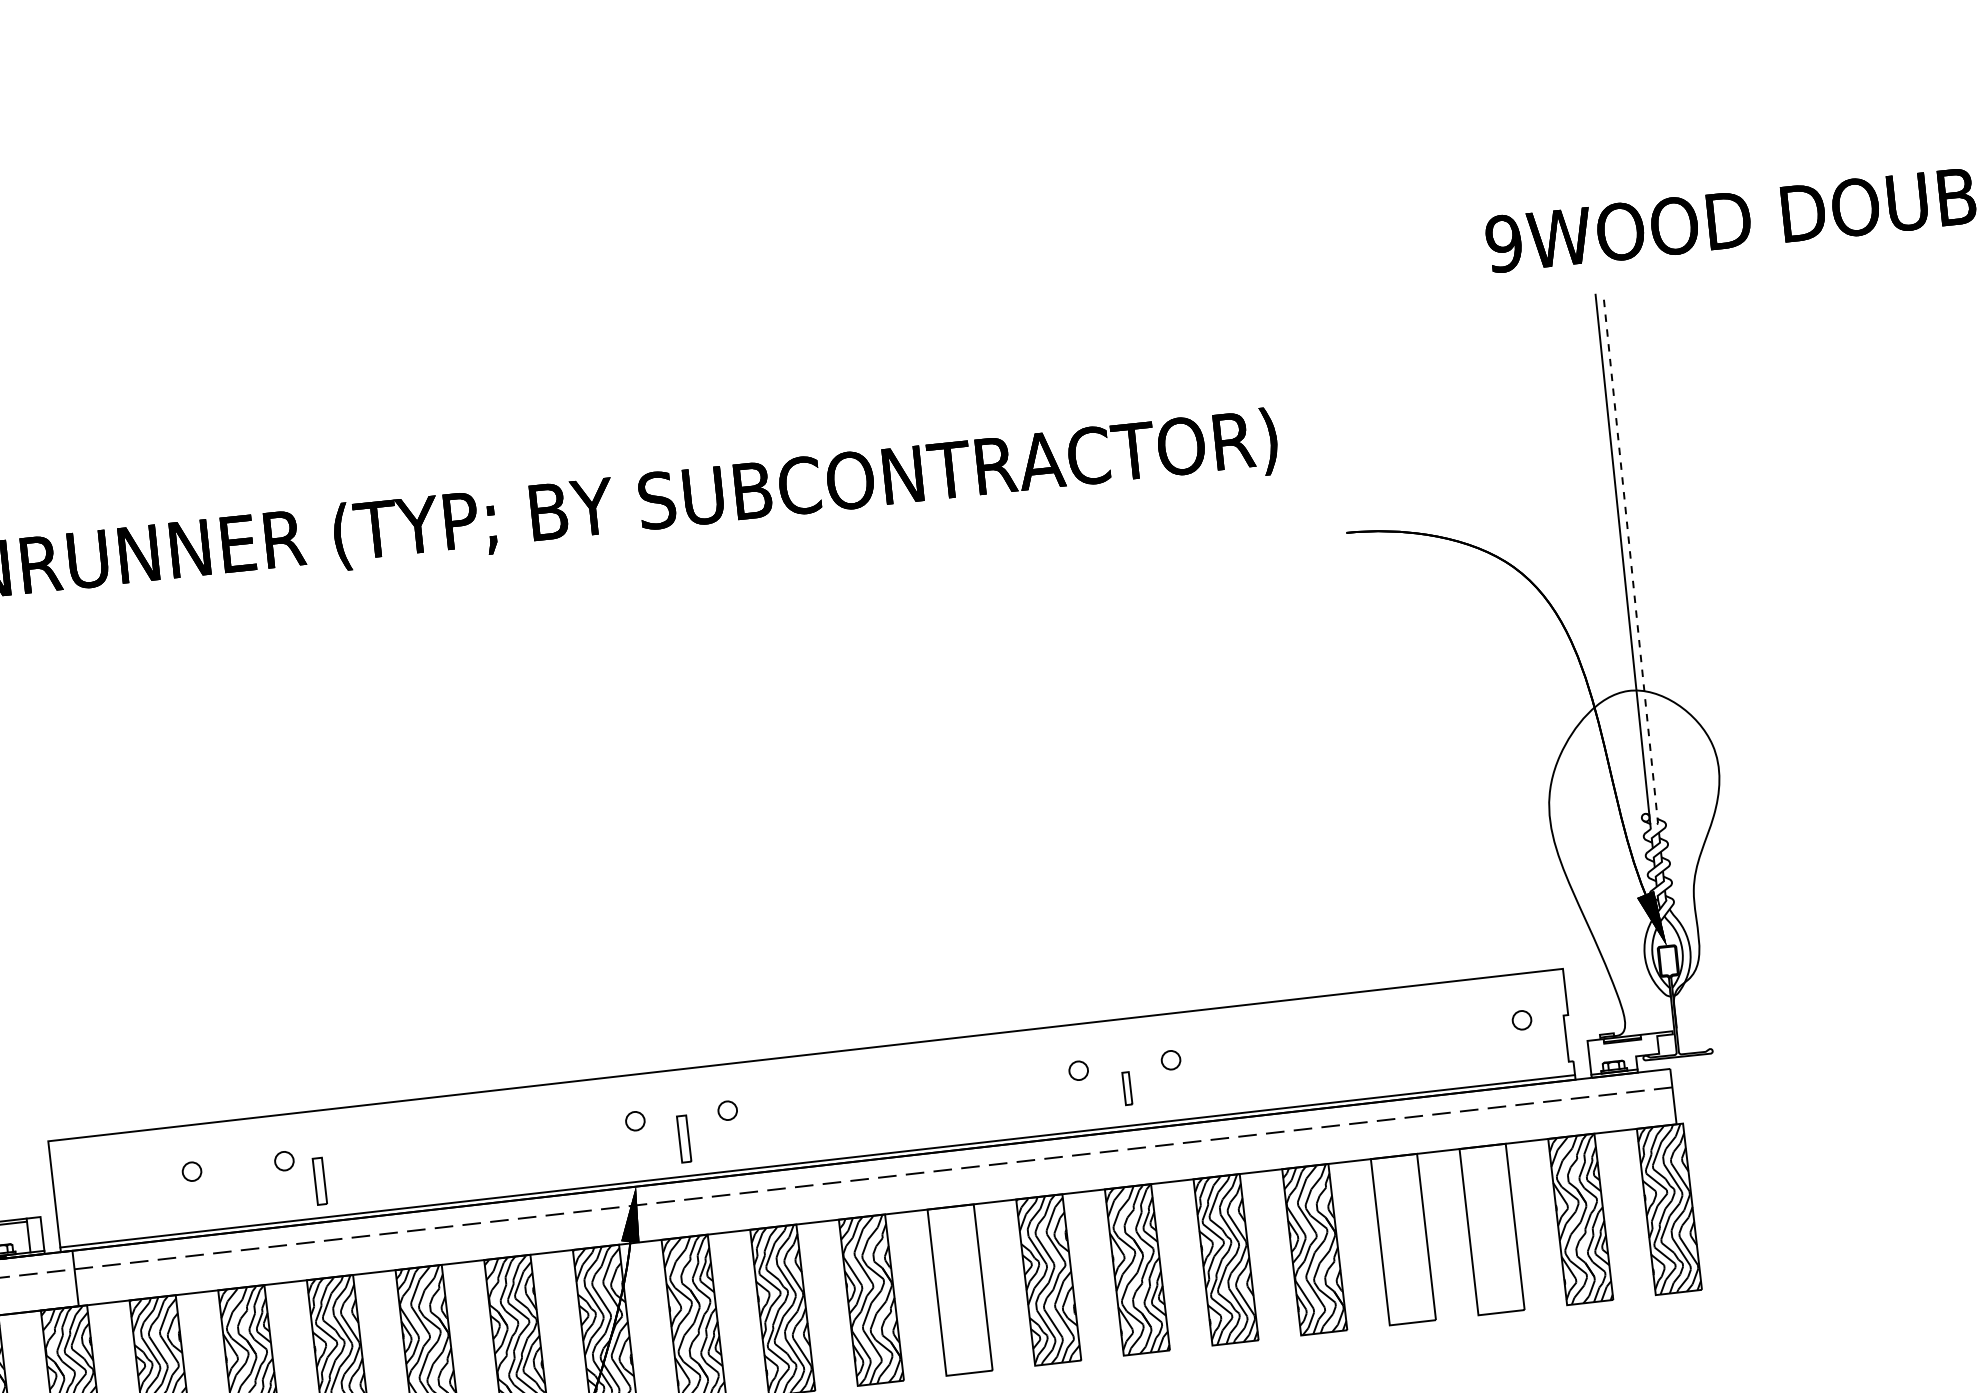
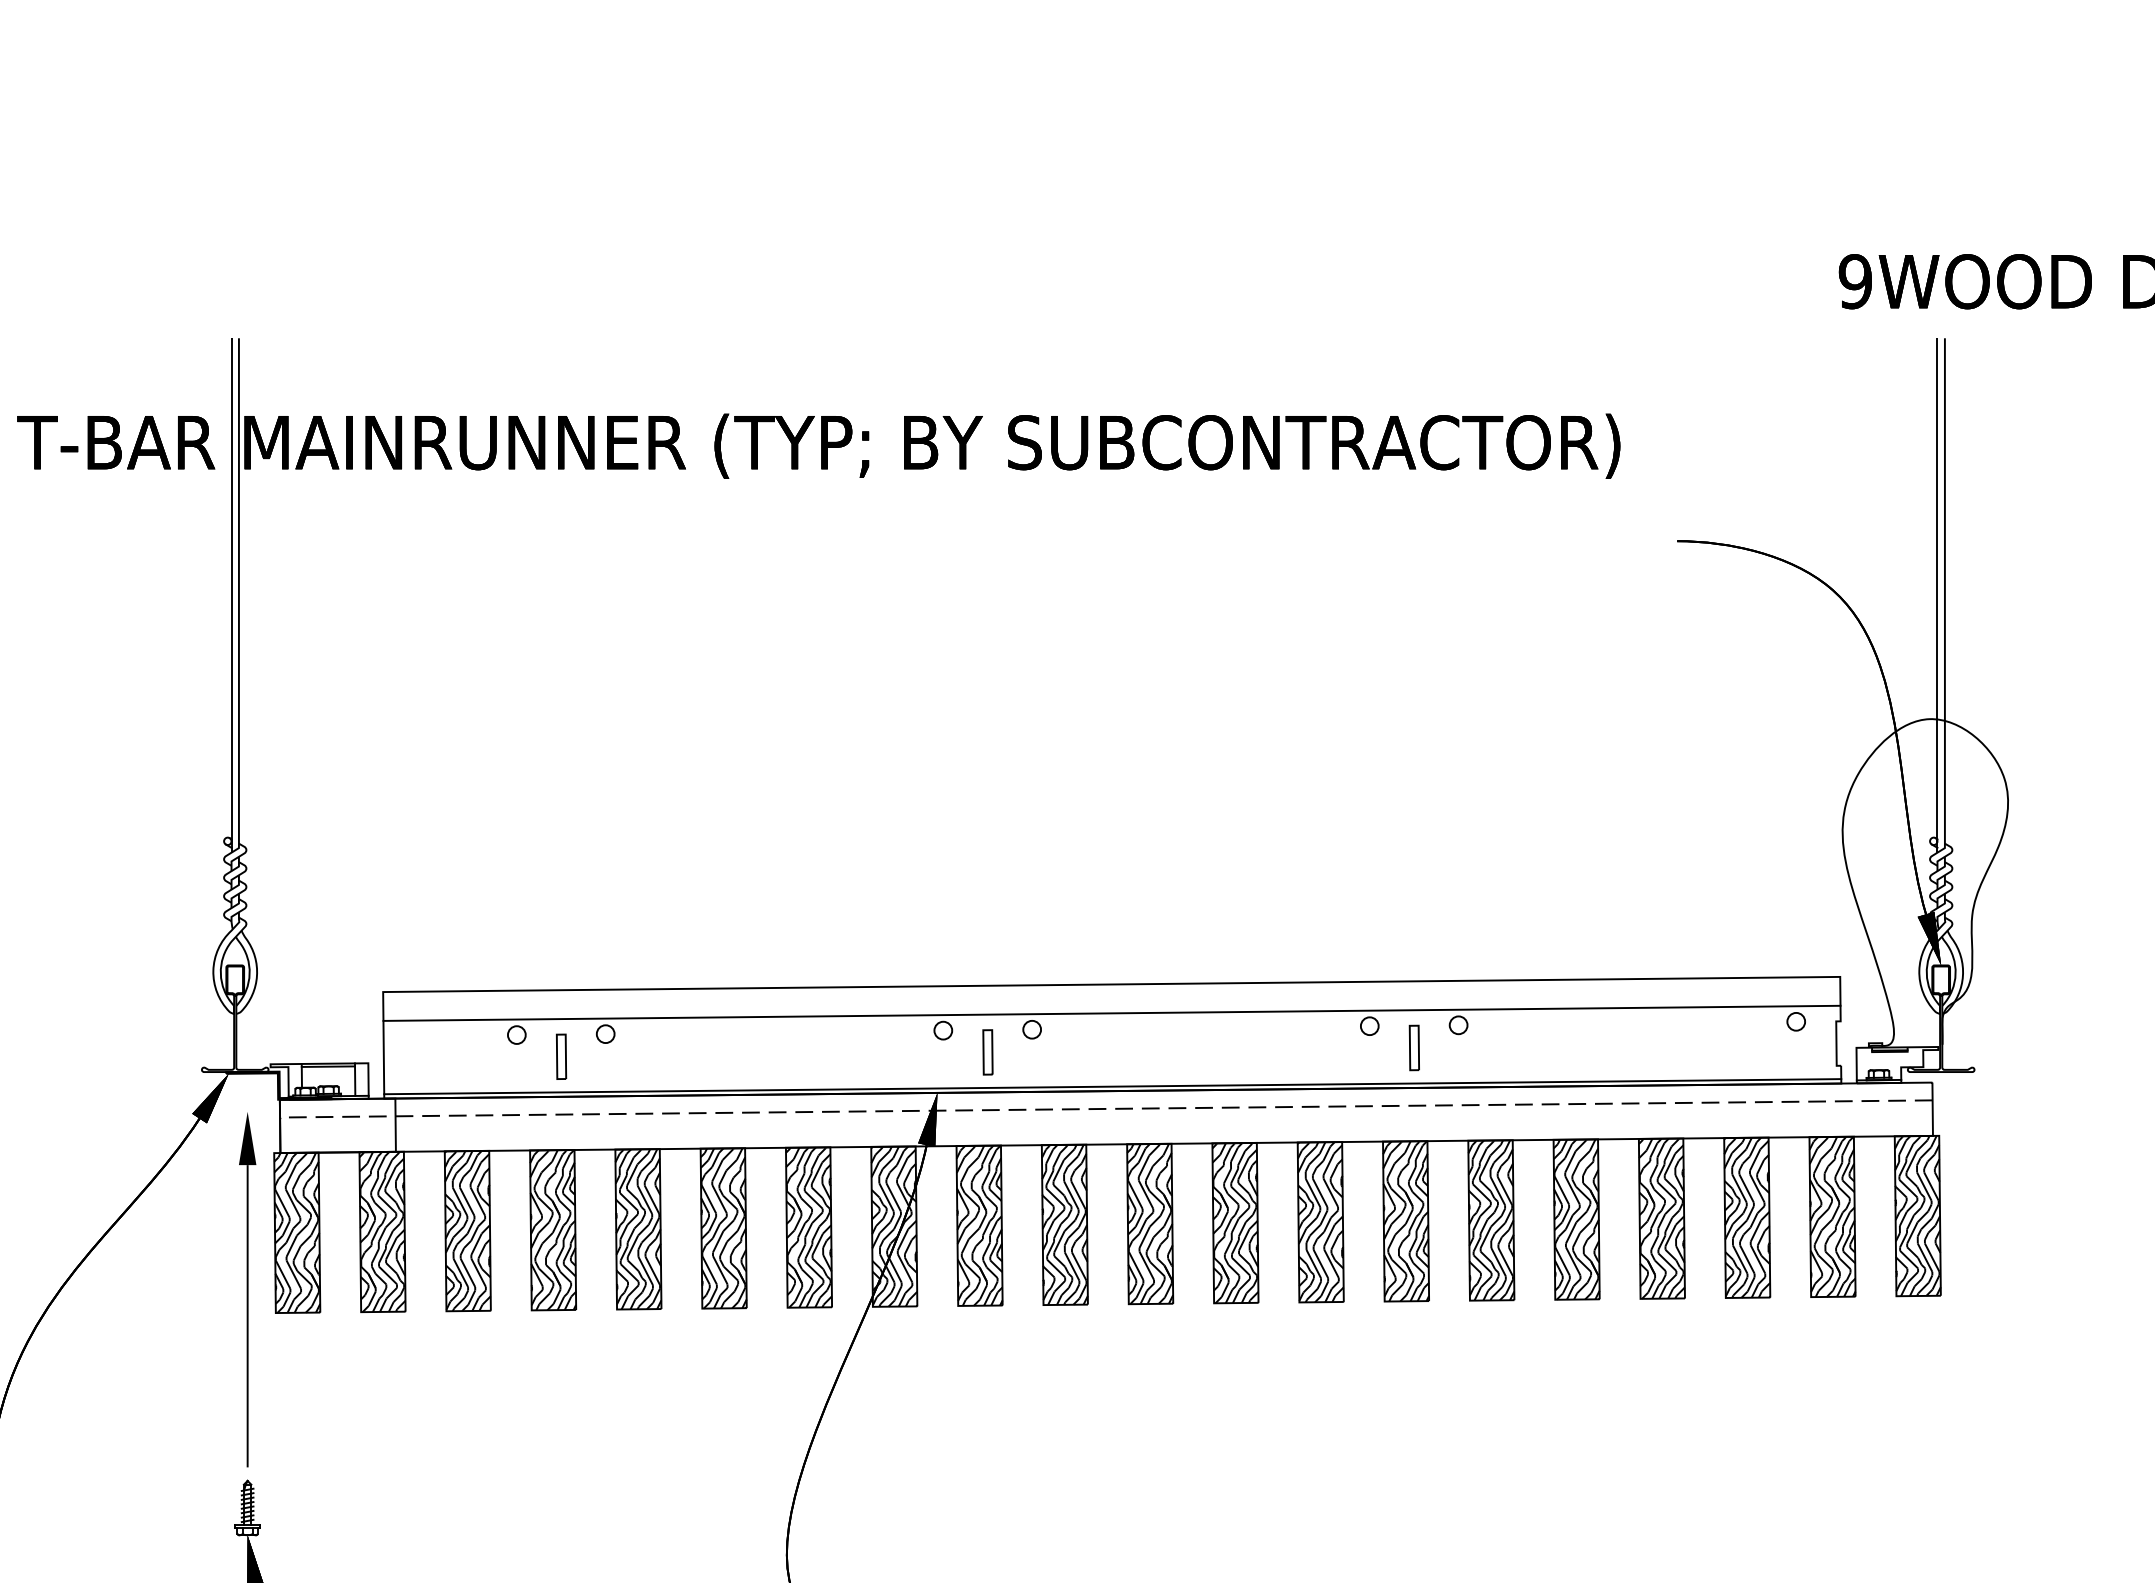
line: (1631, 566) -> (1944, 601), dashed -> solid
line: (808, 1084) -> (1111, 1012), added
part: (1126, 1088) -> (1413, 1047), size x1.43
part: (319, 1181) -> (561, 1056), moved
hatch: (1492, 1229) -> (1747, 1217), added
hatch: (1402, 1239) -> (1661, 1218), added
hatch: (960, 1289) -> (1235, 1222), added

